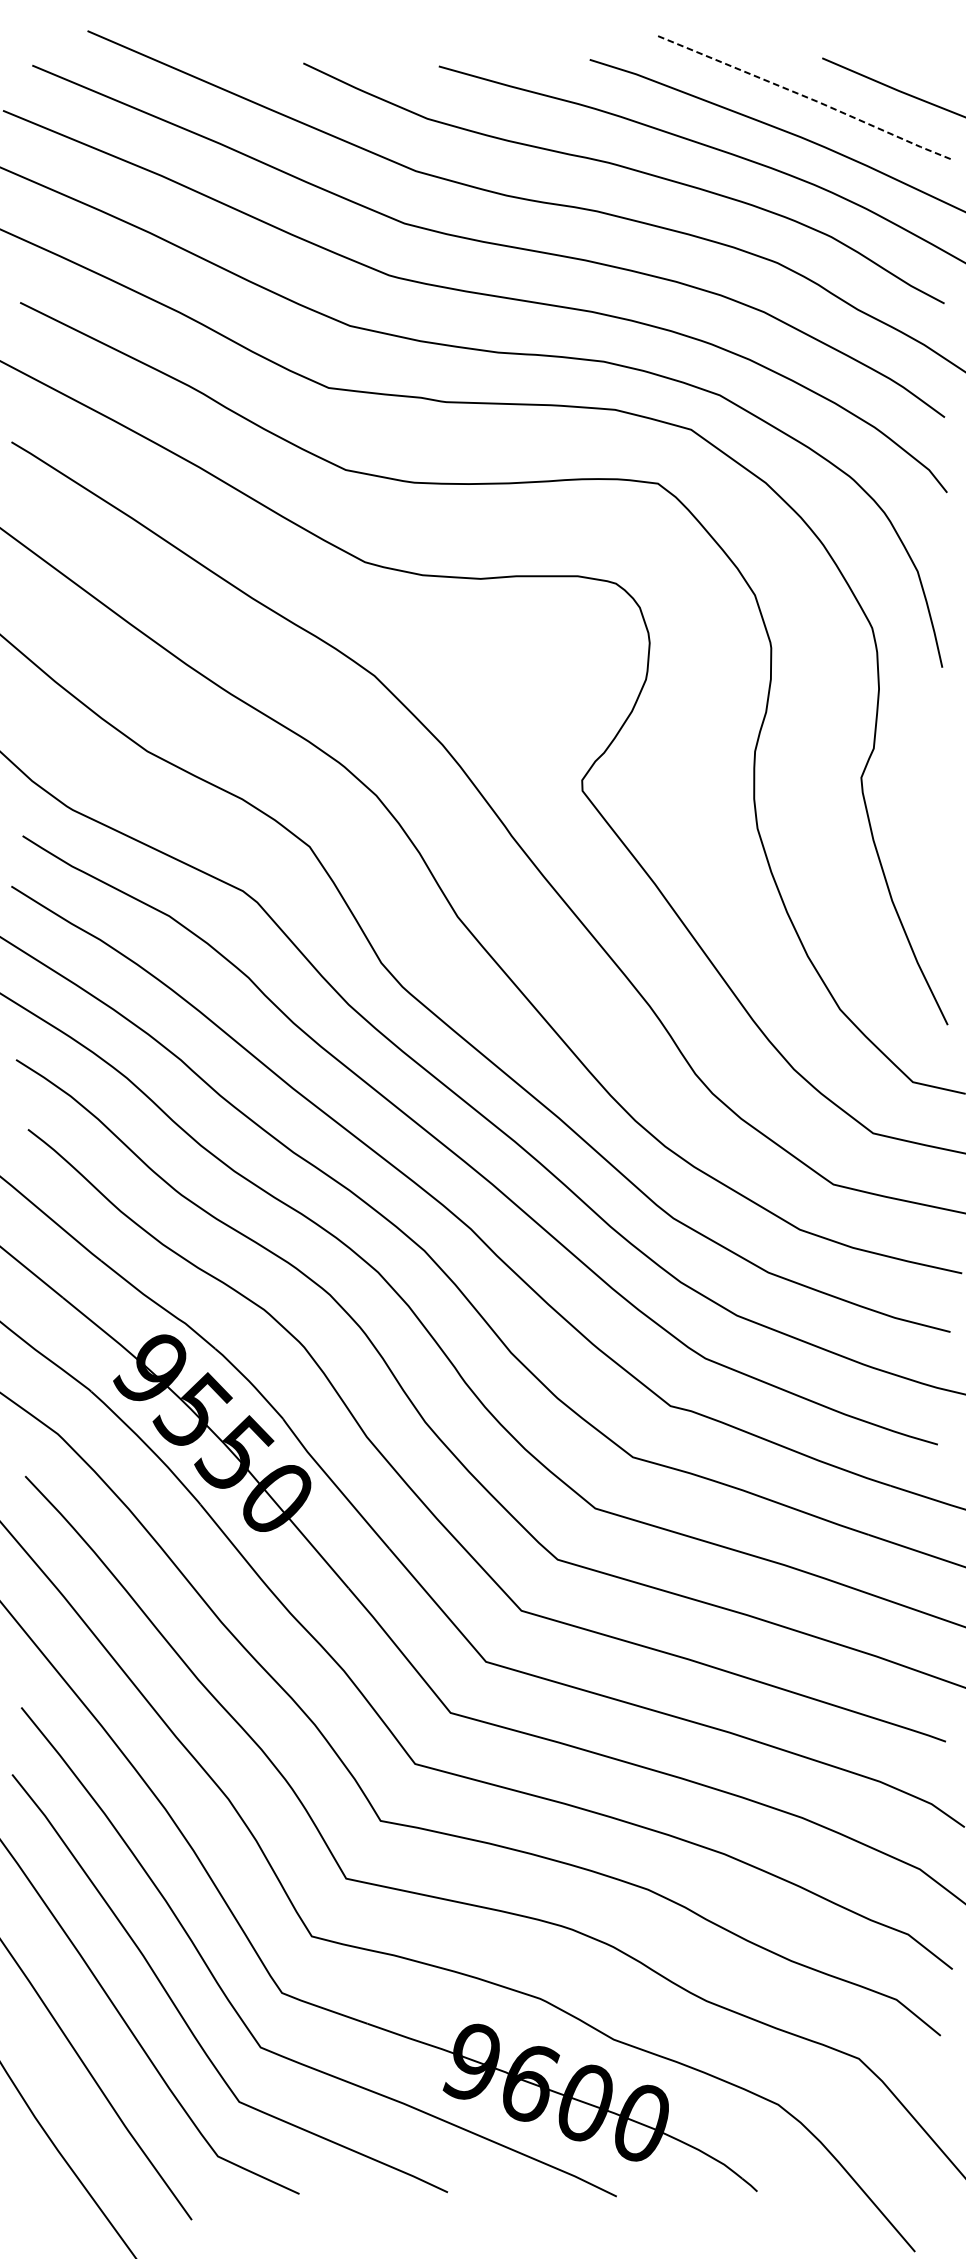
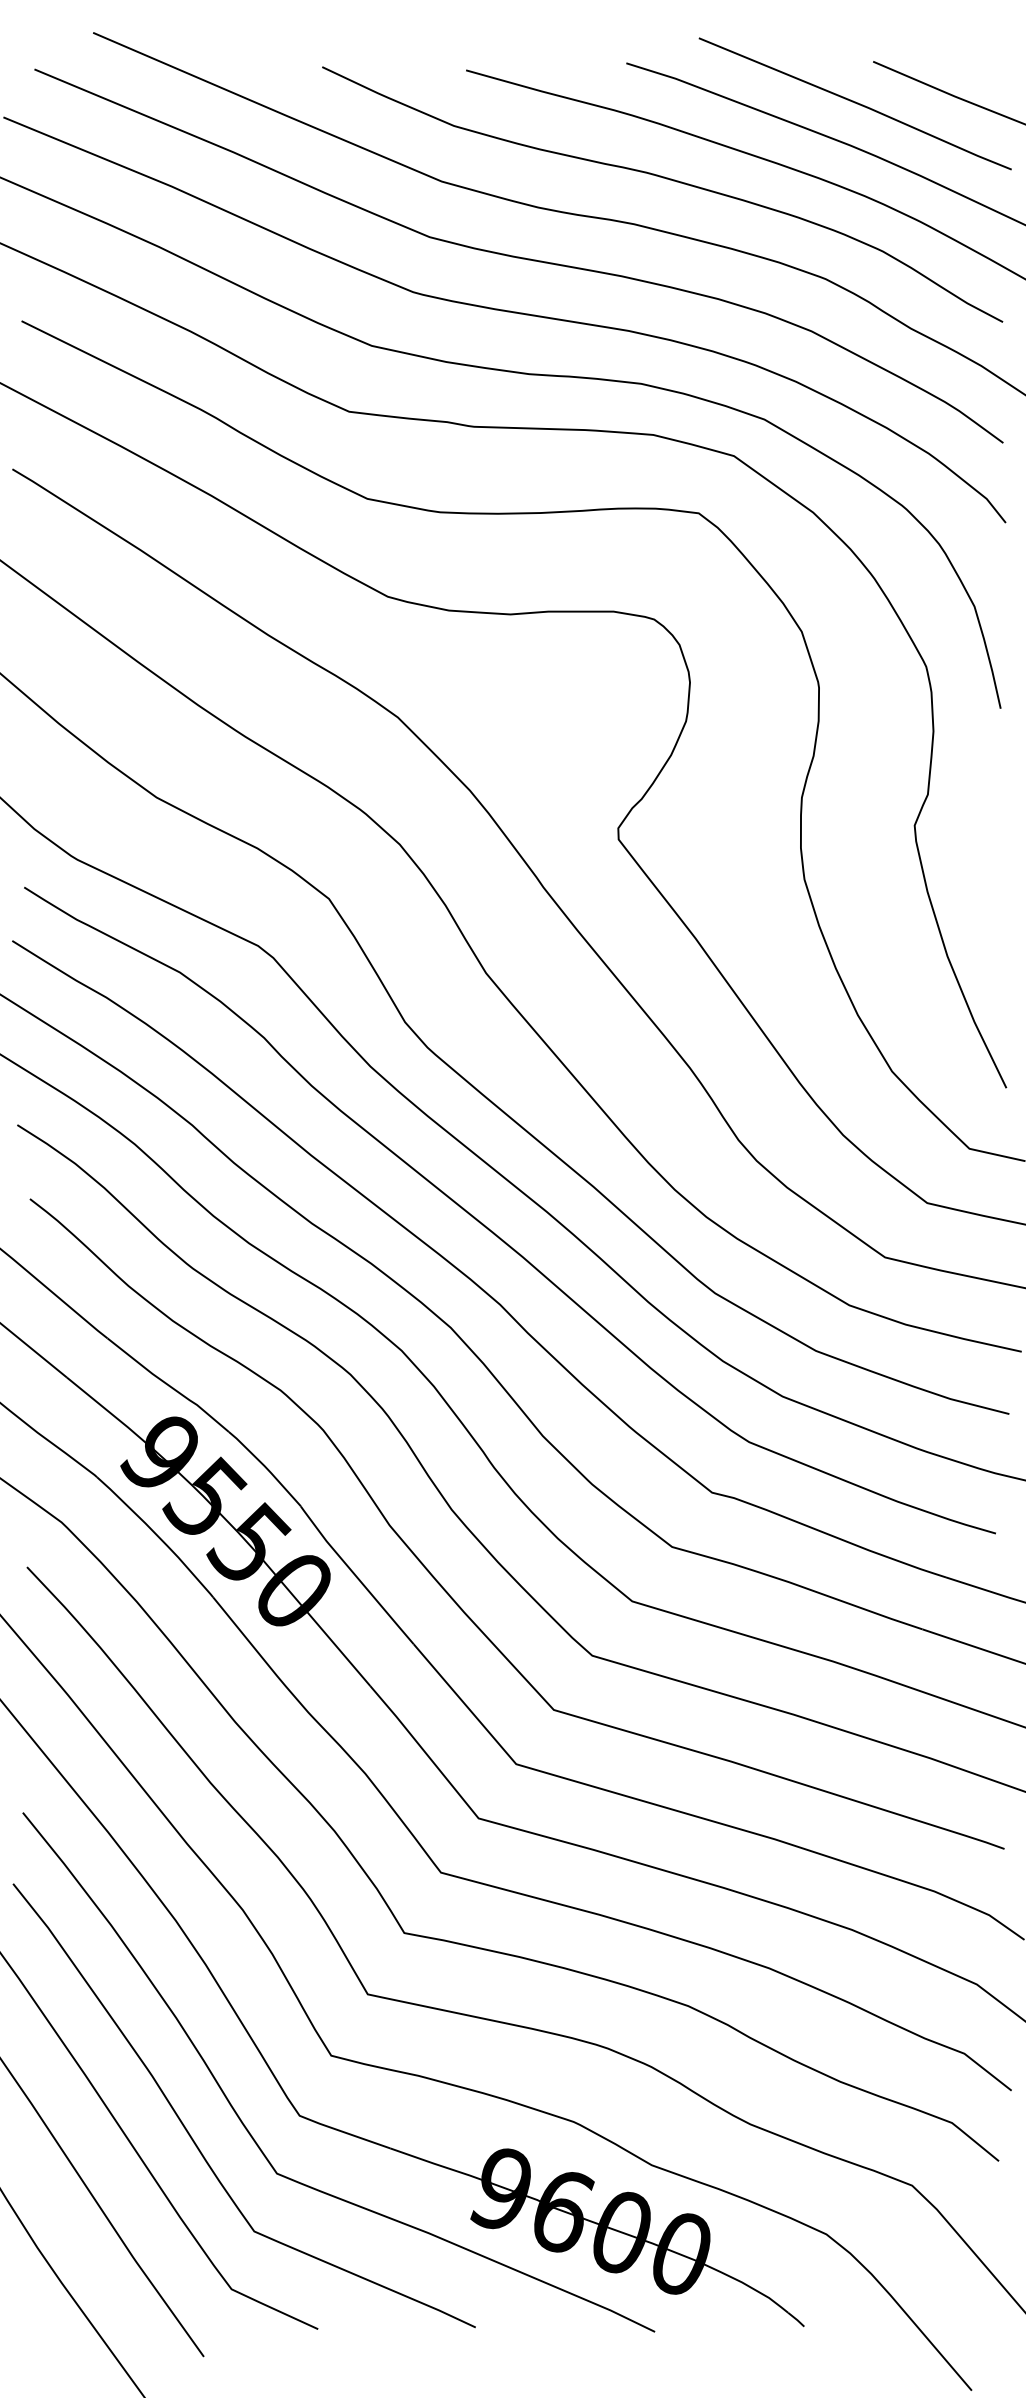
line: (807, 97) -> (857, 103), dashed -> solid

